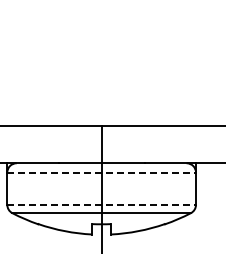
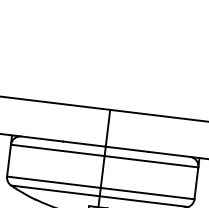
line: (102, 172) -> (105, 155), dashed -> solid
line: (102, 204) -> (101, 187), dashed -> solid

